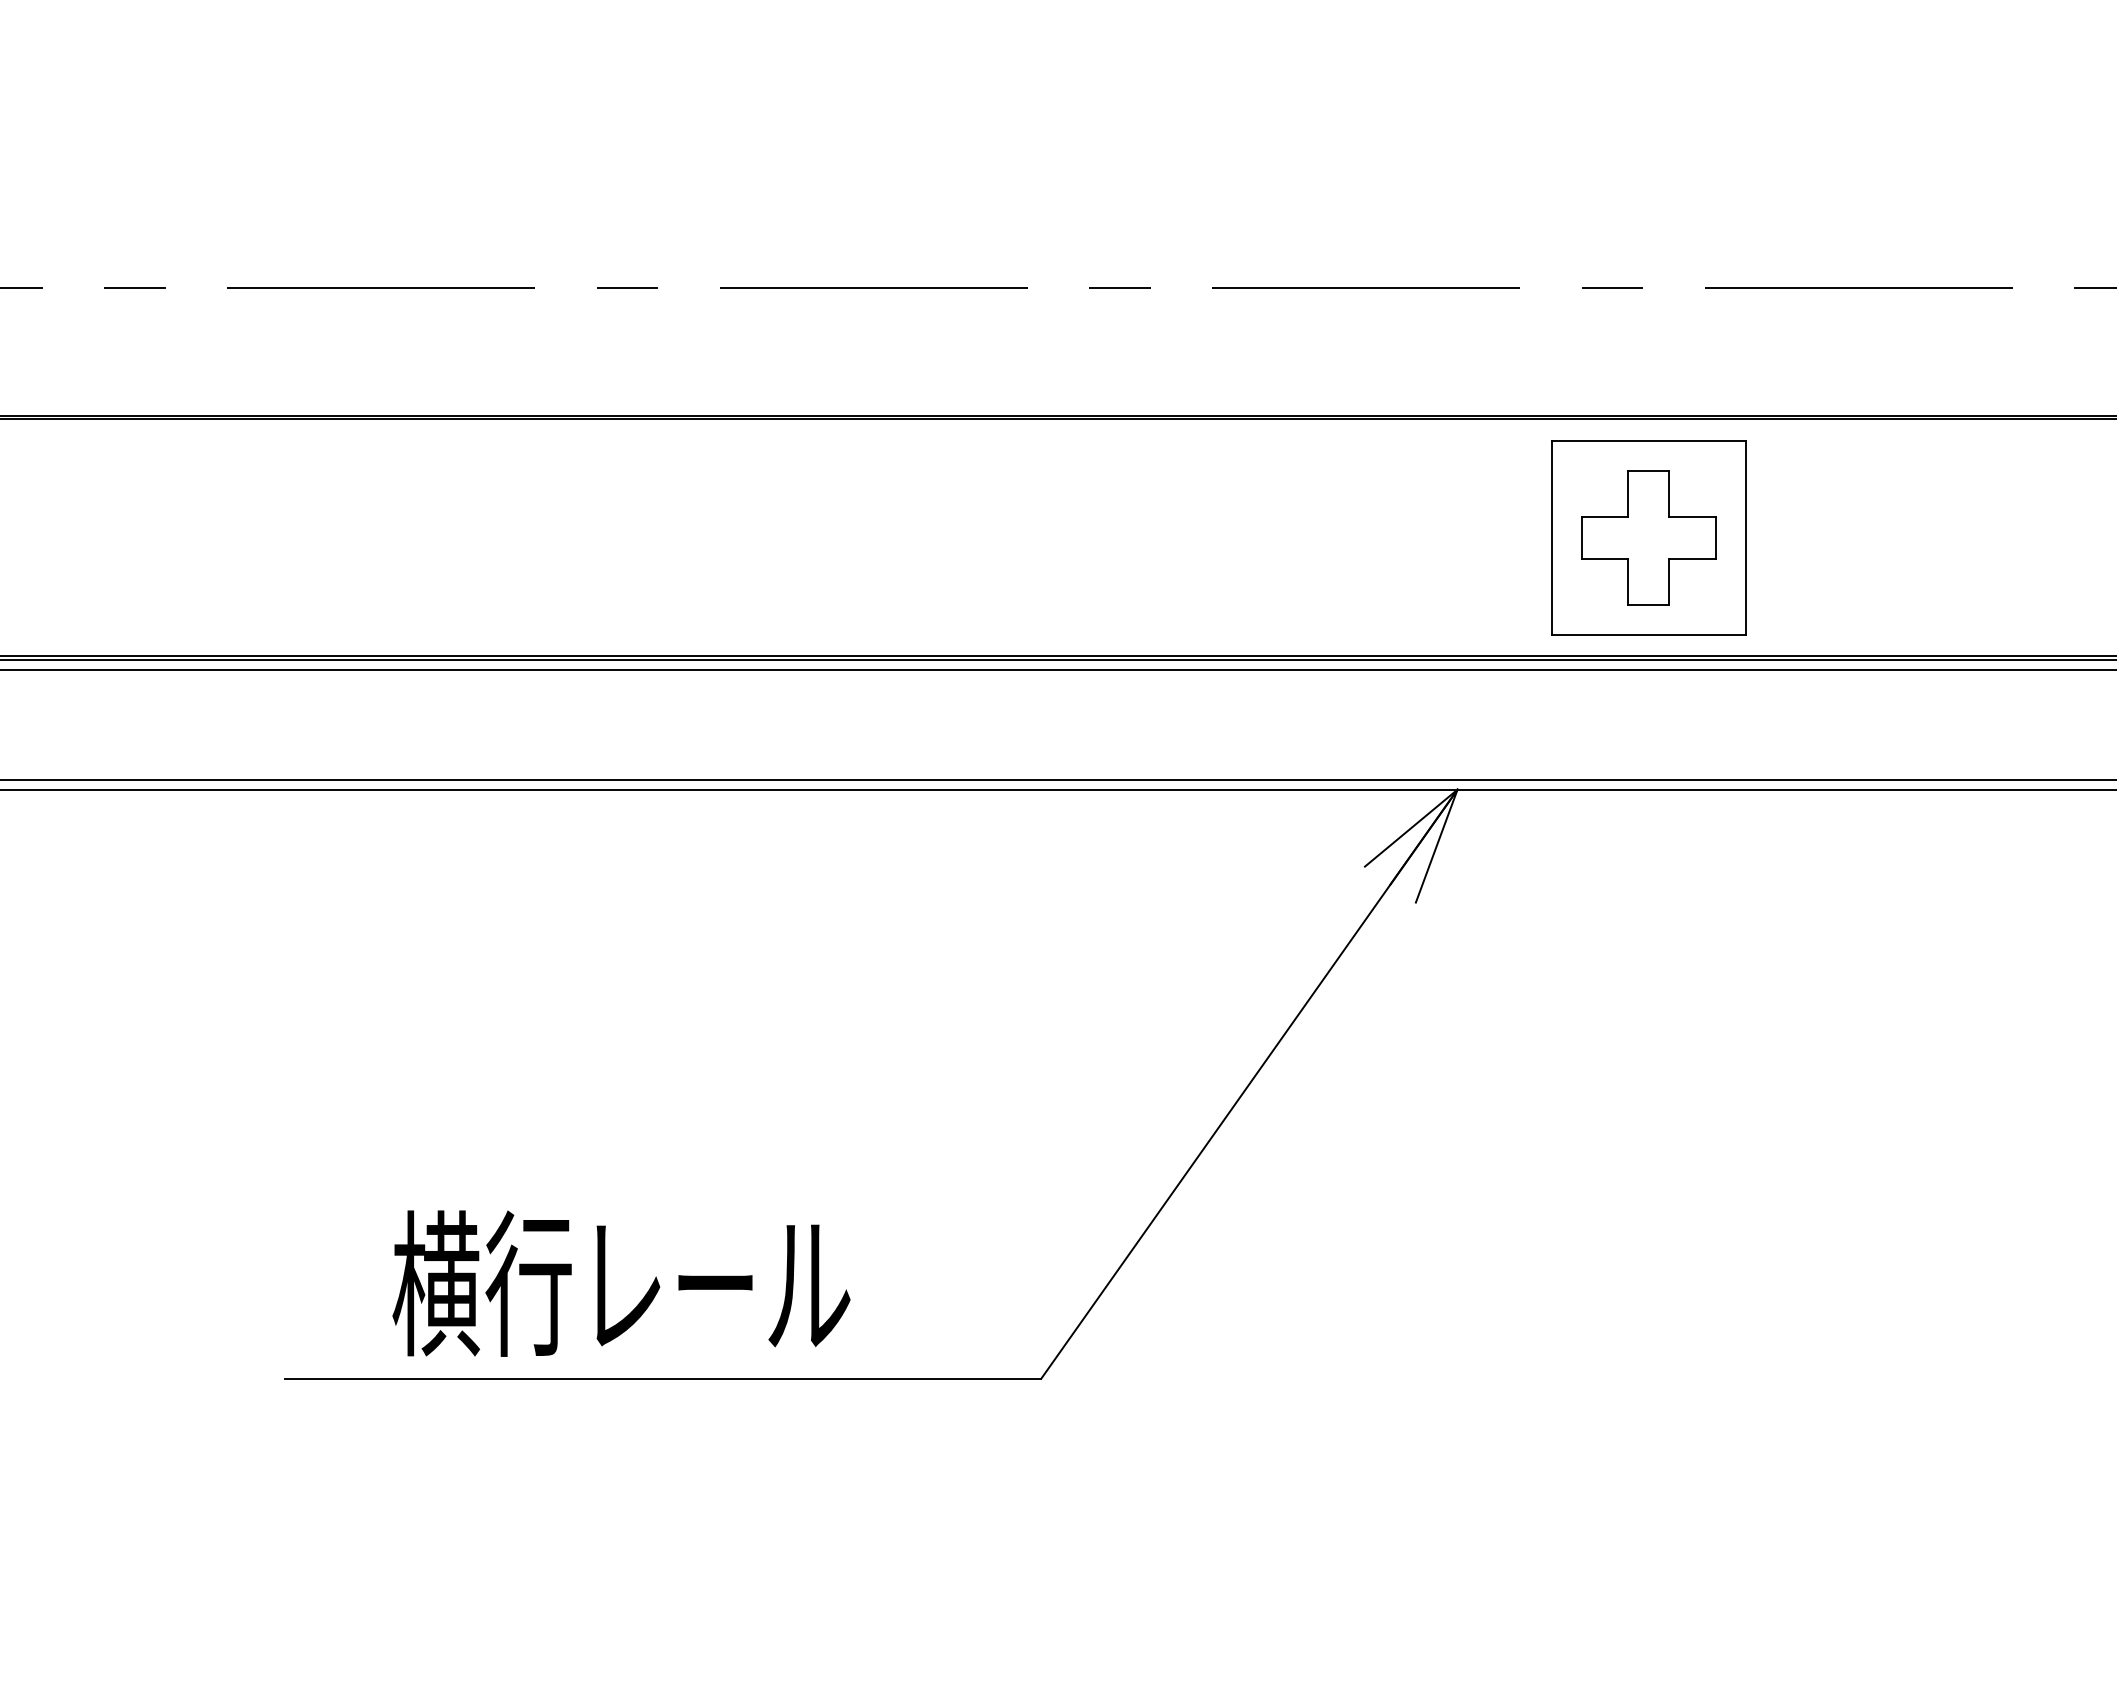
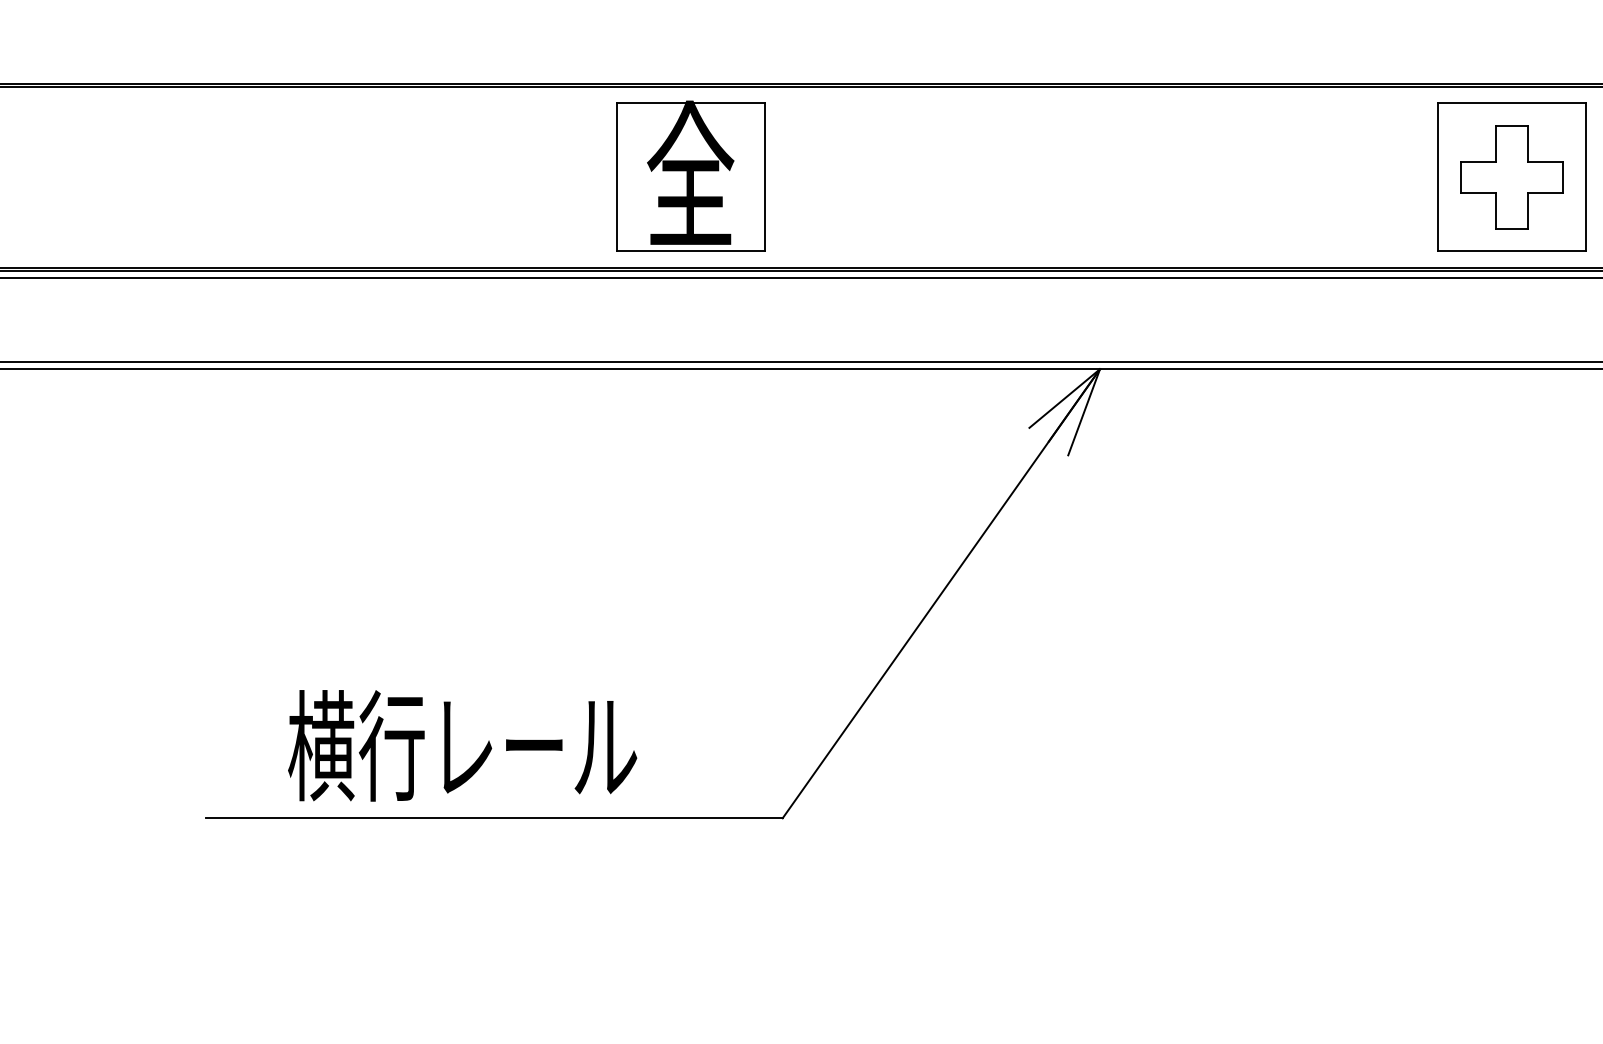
part: (920, 536) -> (690, 176), added
part: (1648, 537) -> (1511, 176), moved

